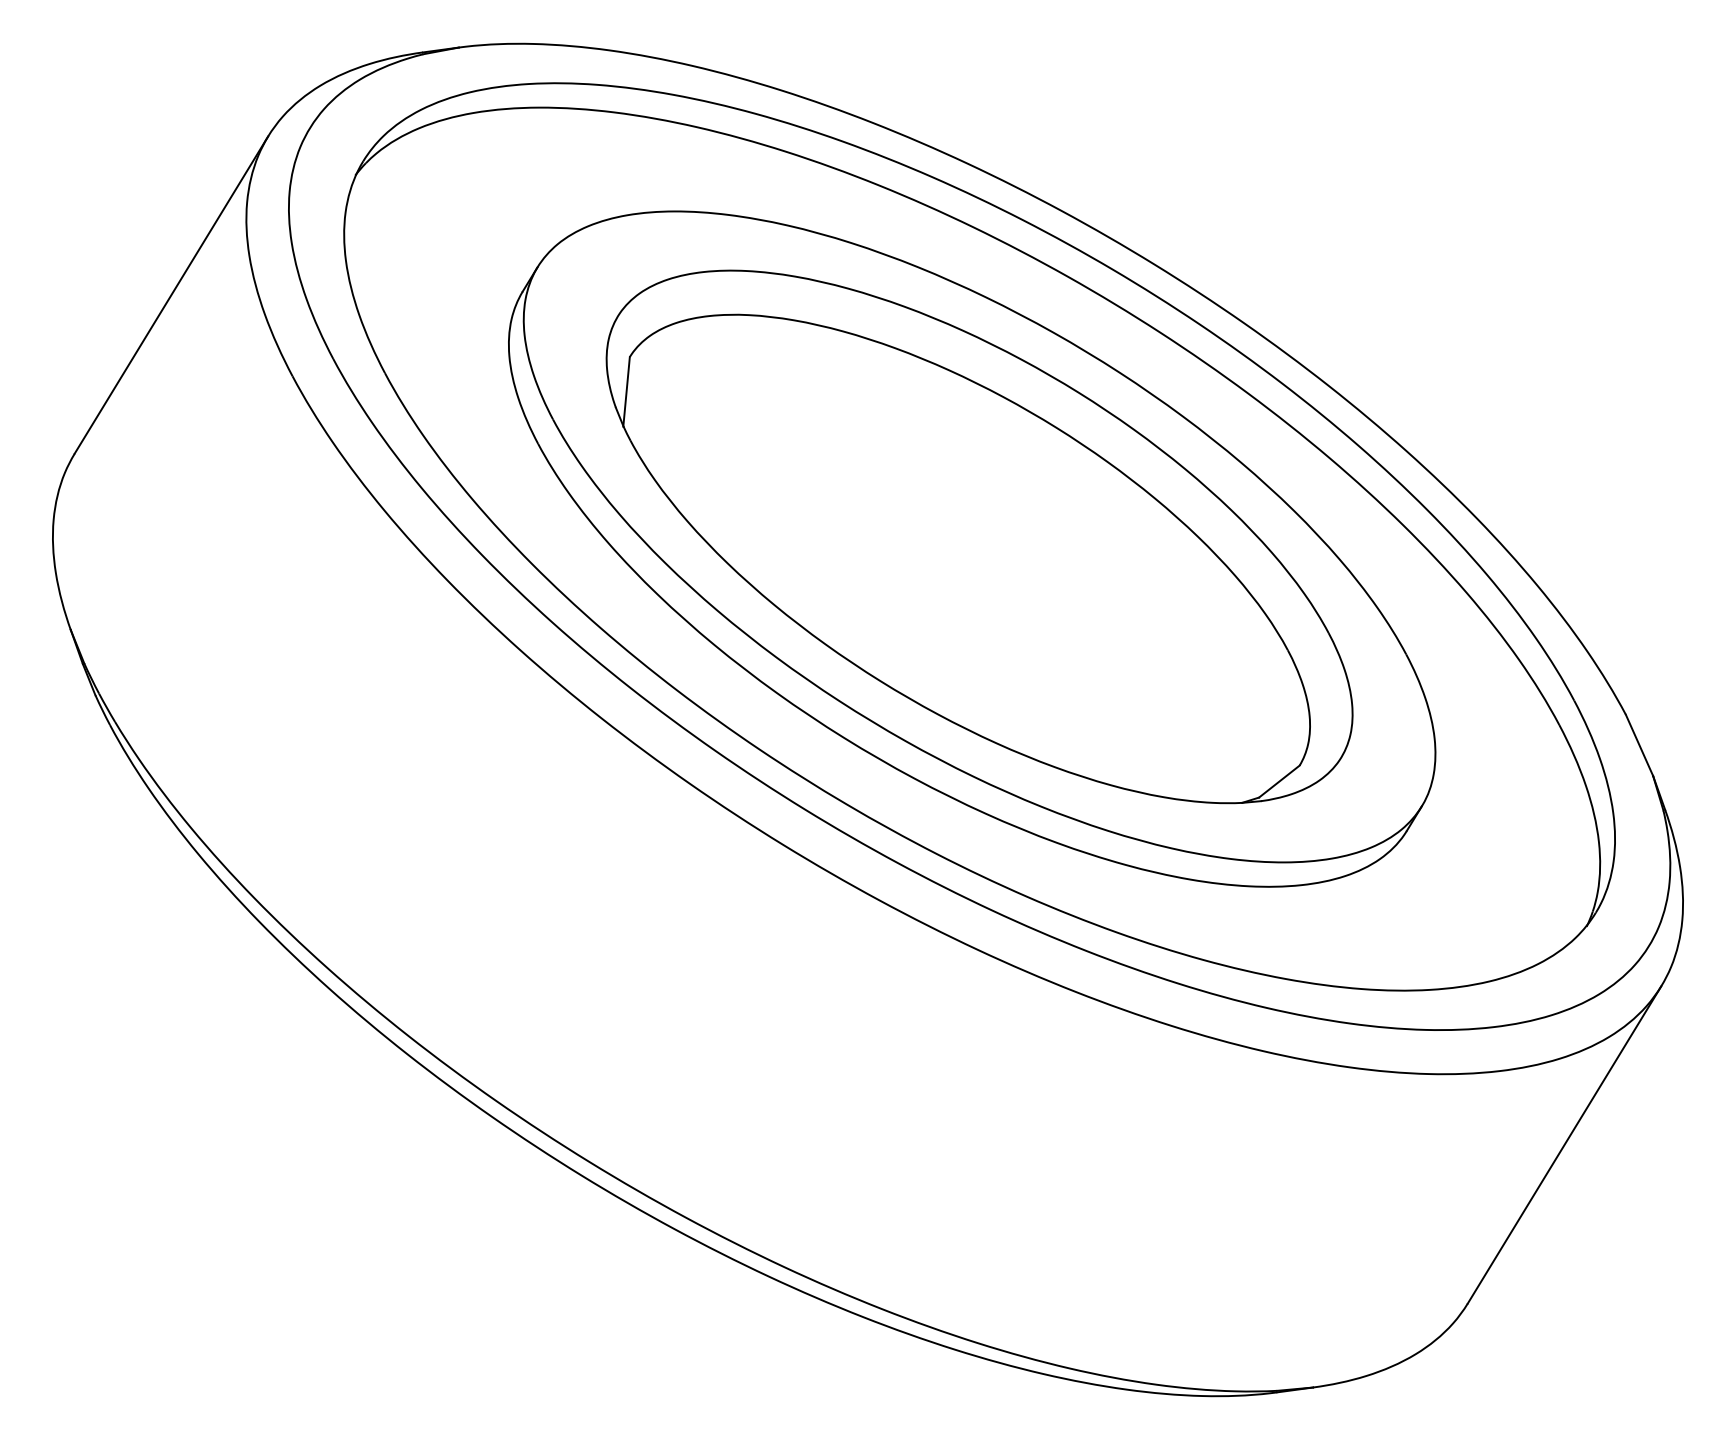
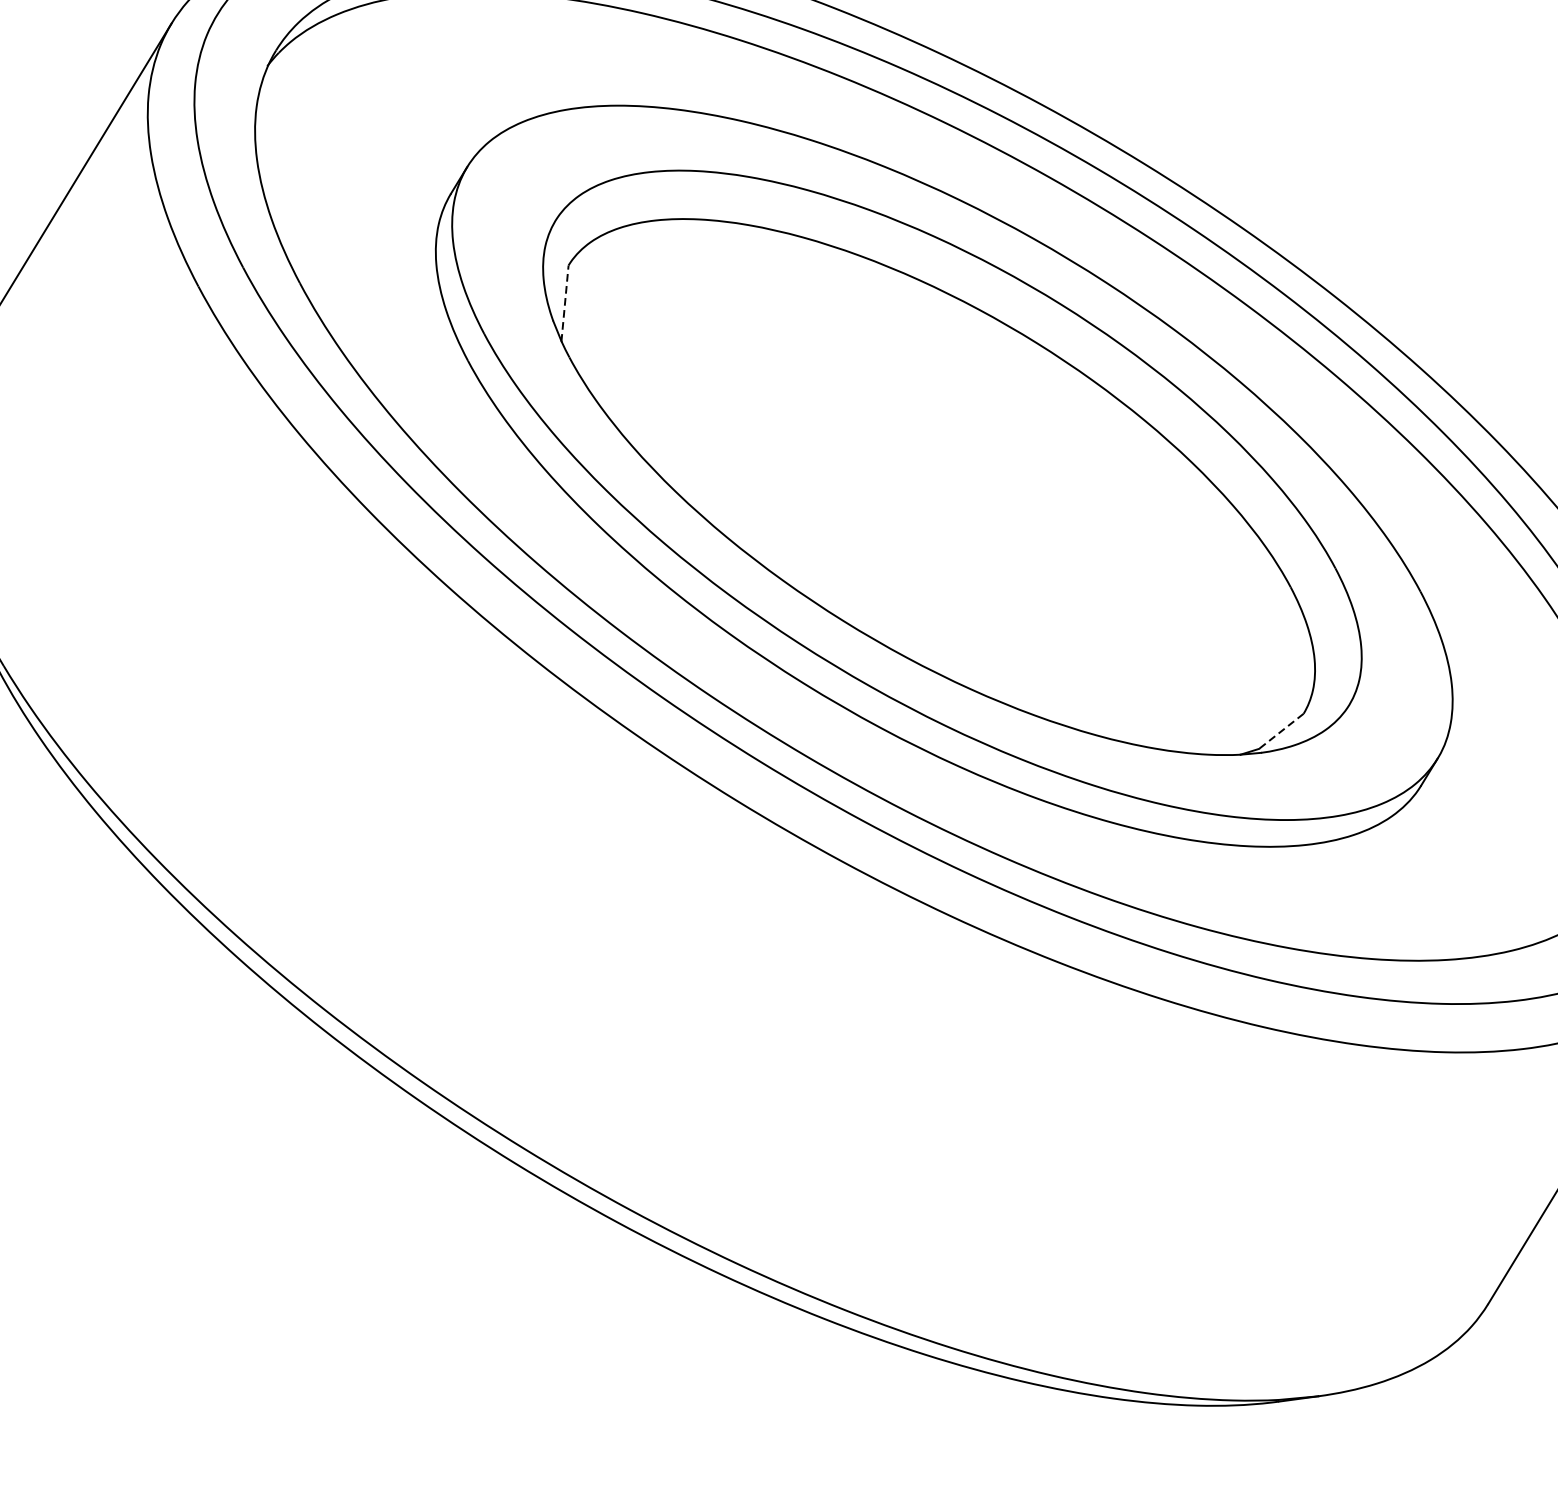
line: (626, 391) -> (564, 303), solid -> dashed
line: (1279, 781) -> (1281, 731), solid -> dashed

